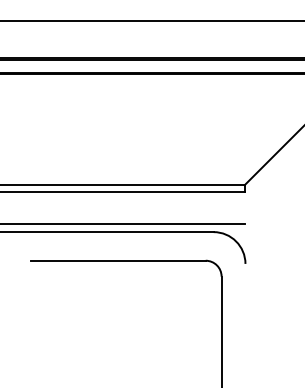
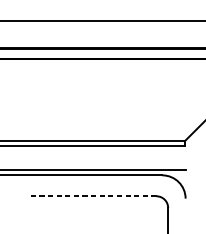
line: (117, 260) -> (91, 196), solid -> dashed

